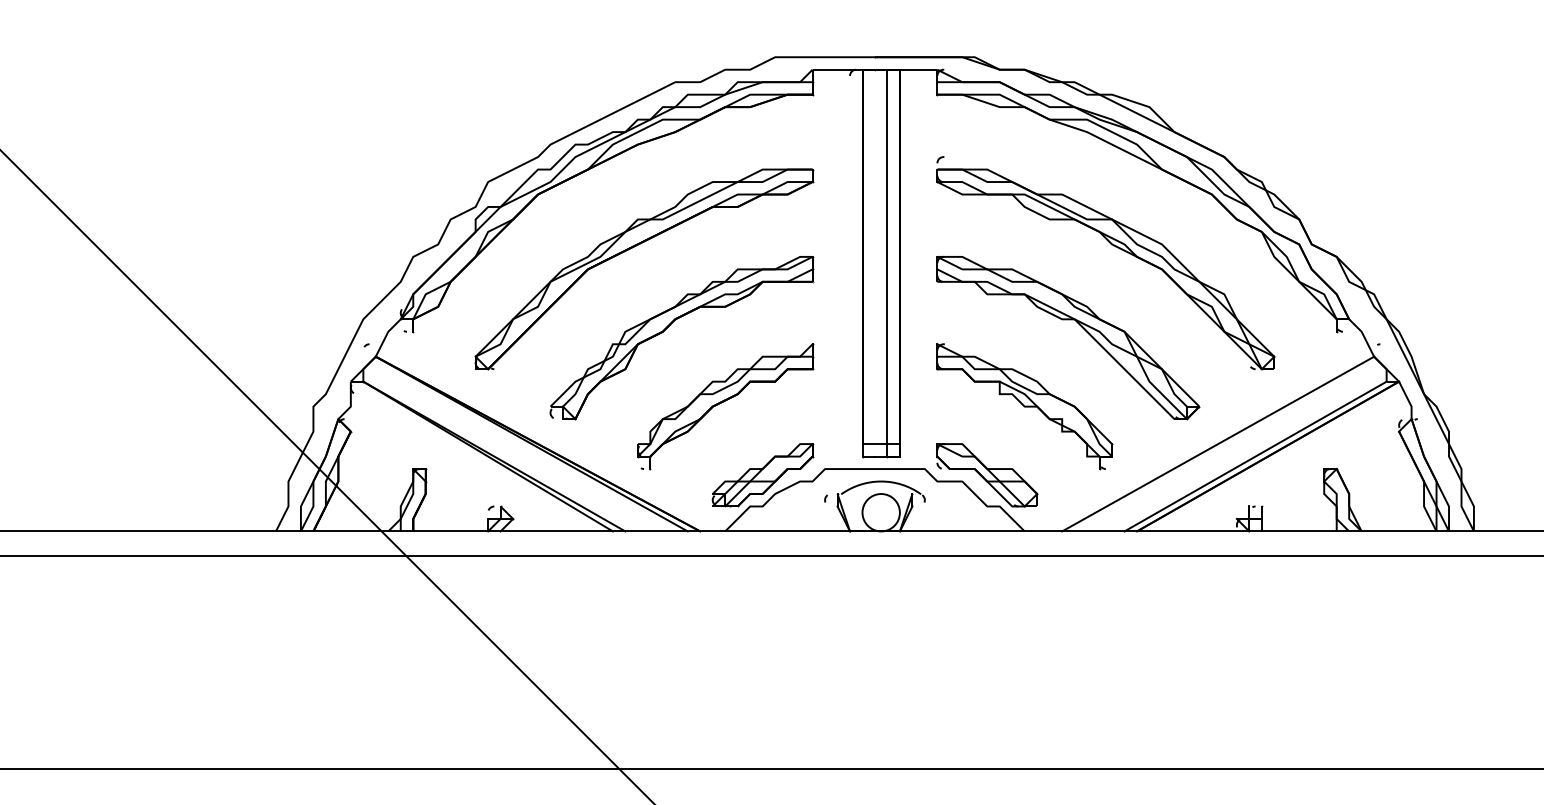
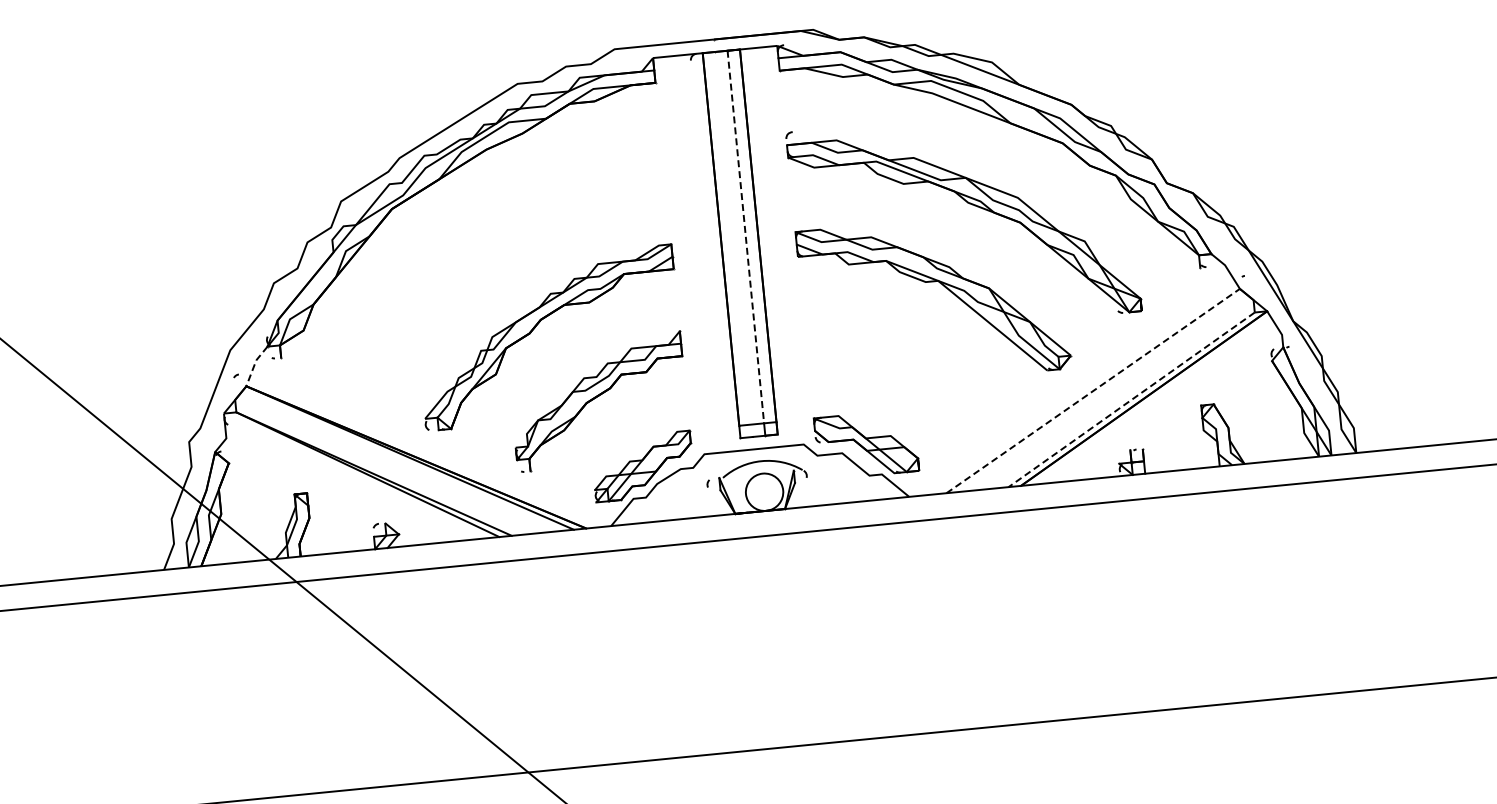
part: (634, 247) -> (493, 252), removed
line: (887, 257) -> (745, 237), solid -> dashed
line: (386, 336) -> (255, 365), solid -> dashed
part: (1024, 406) -> (896, 372), removed
line: (1218, 444) -> (1093, 391), solid -> dashed
line: (1255, 456) -> (1131, 399), solid -> dashed

